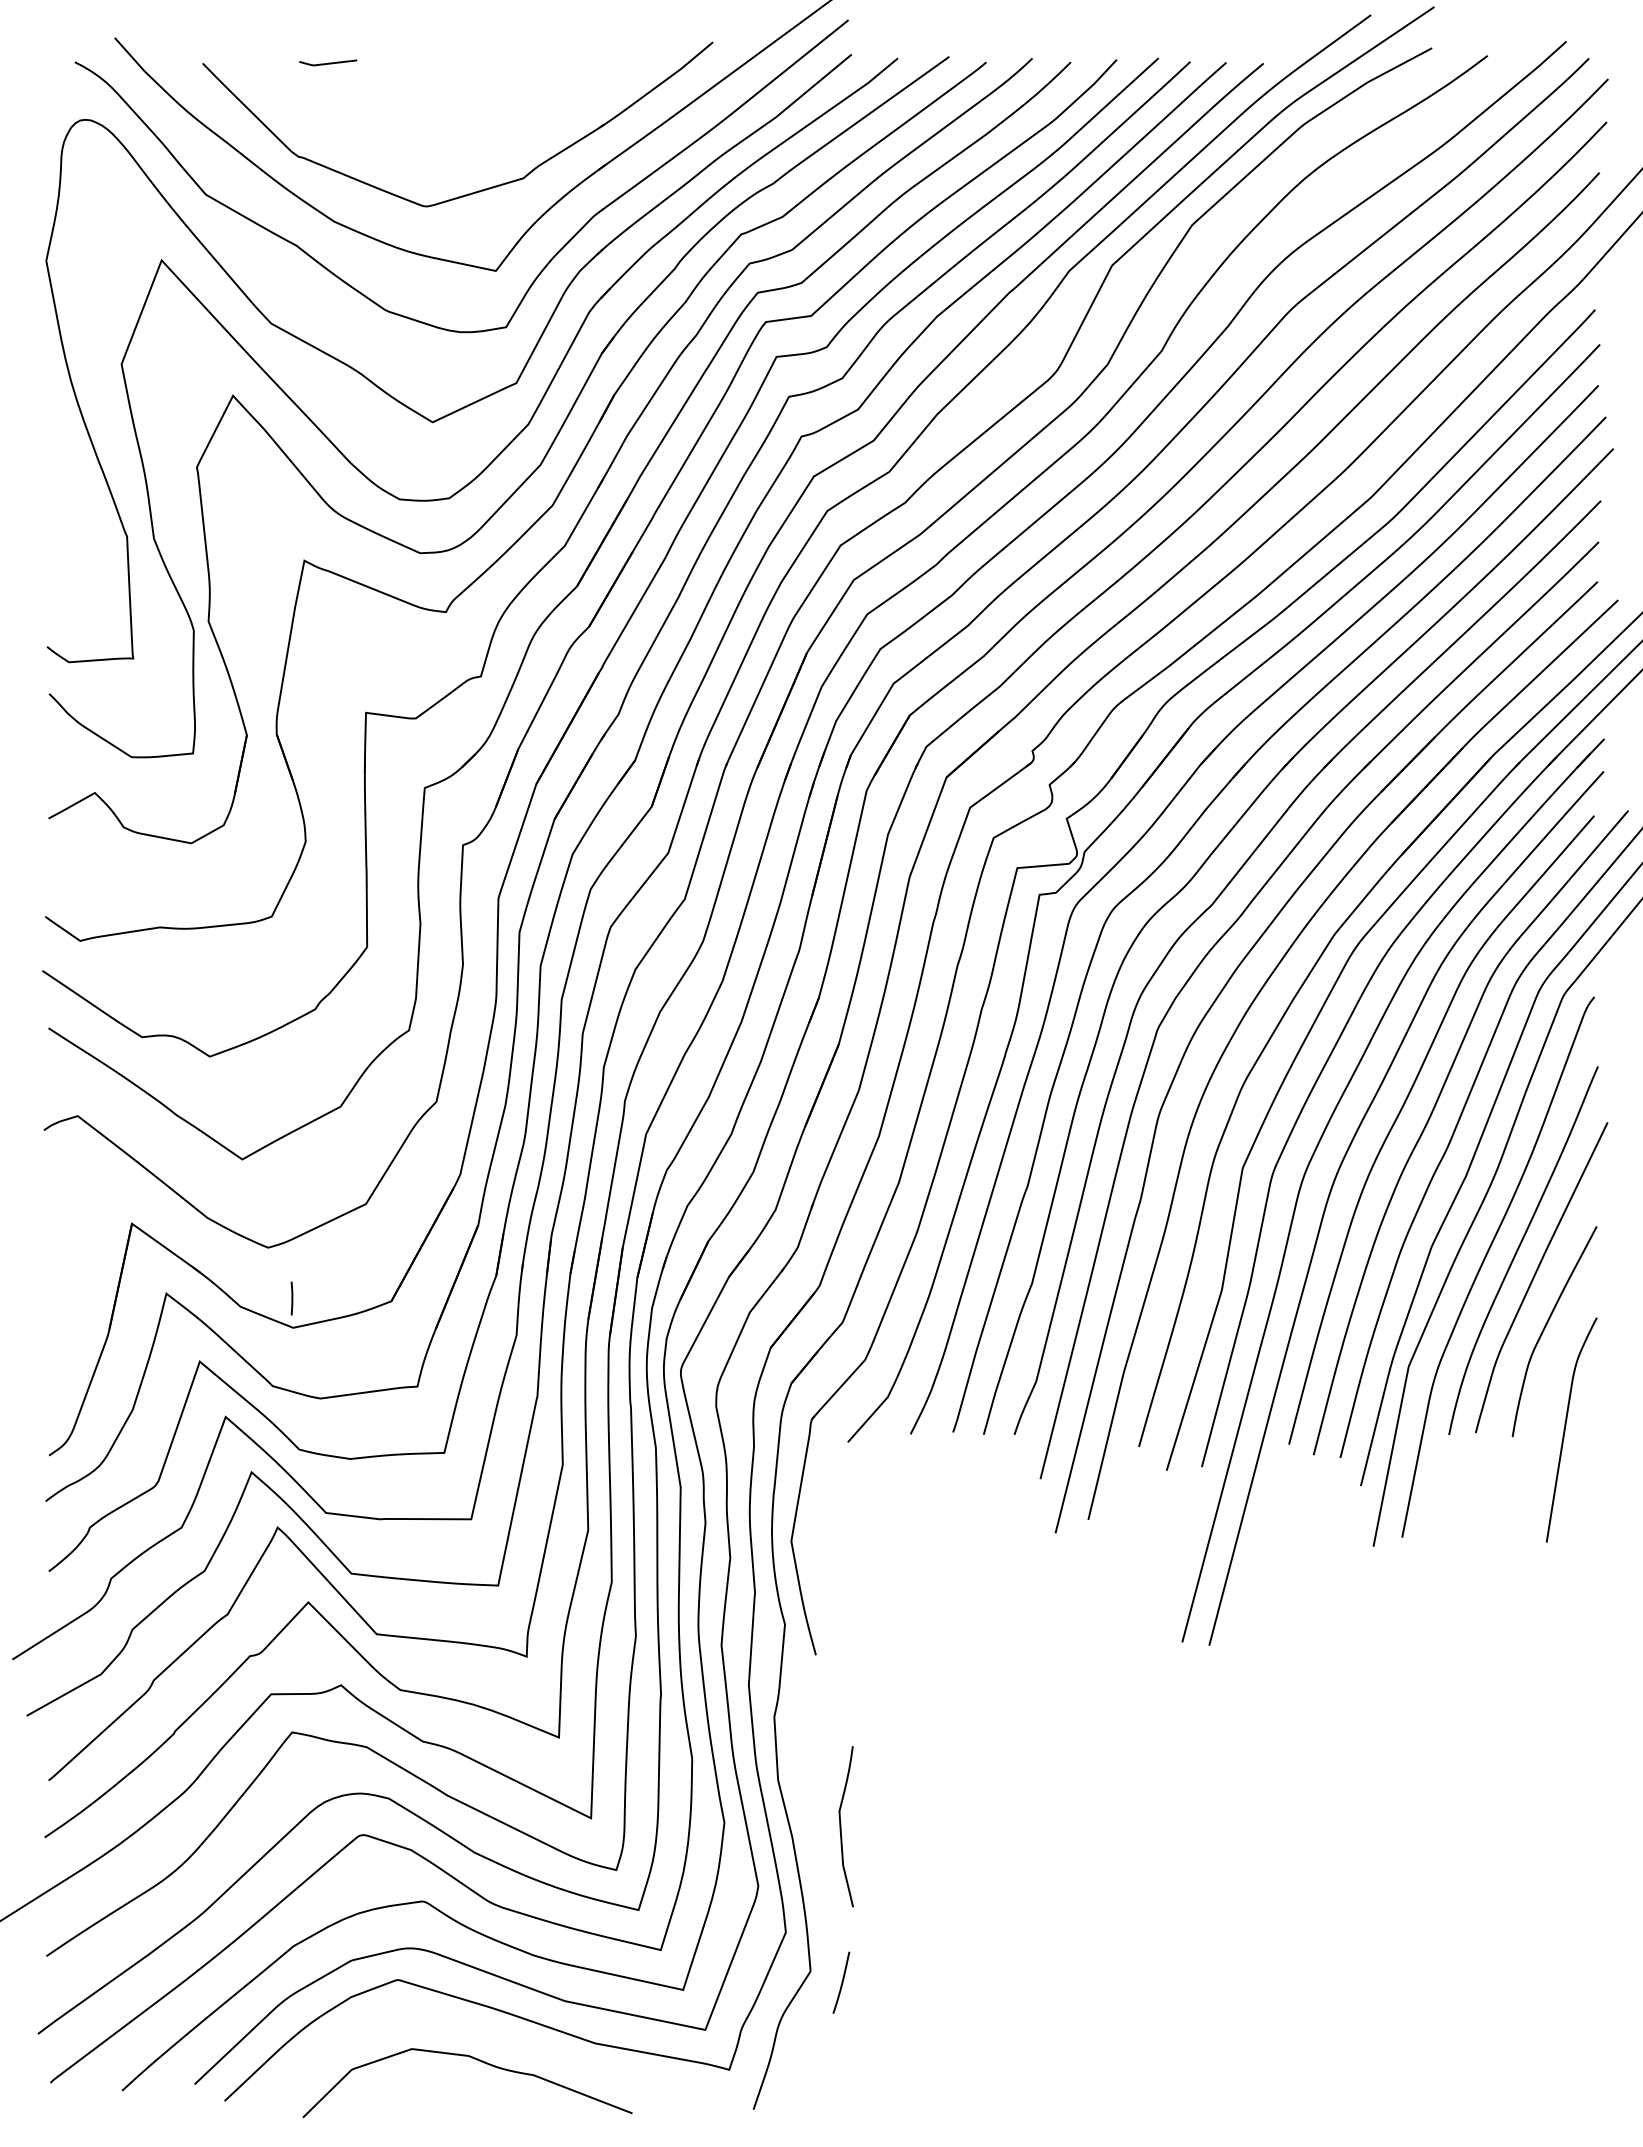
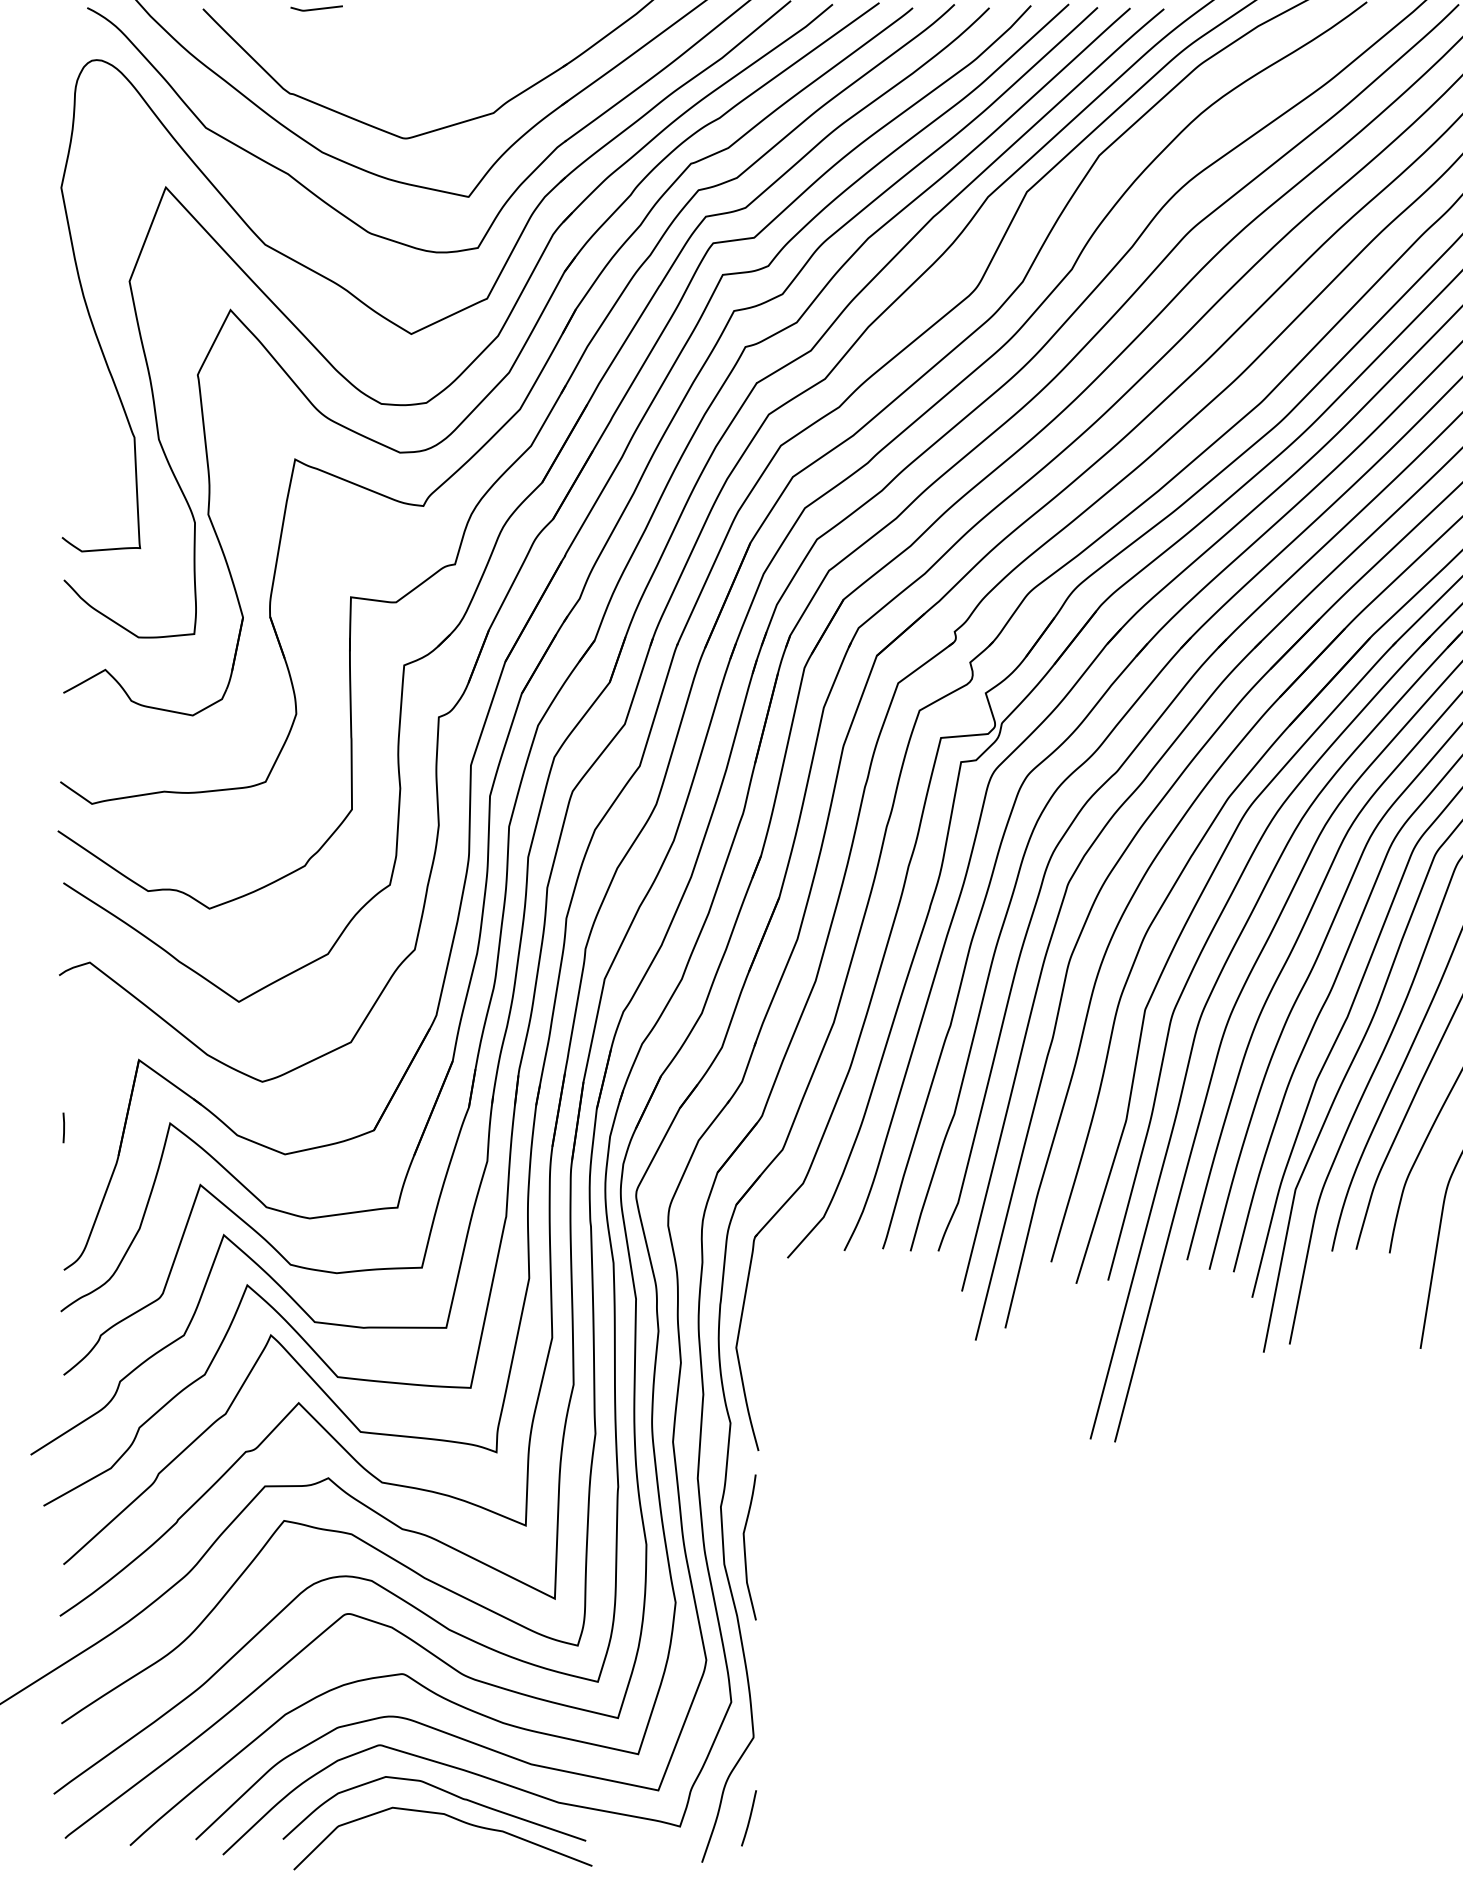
line: (291, 1298) -> (63, 1127), moved
curve: (841, 1826) -> (745, 1547), moved
curve: (841, 1982) -> (749, 1818), moved
curve: (466, 2030) -> (442, 1790), added

